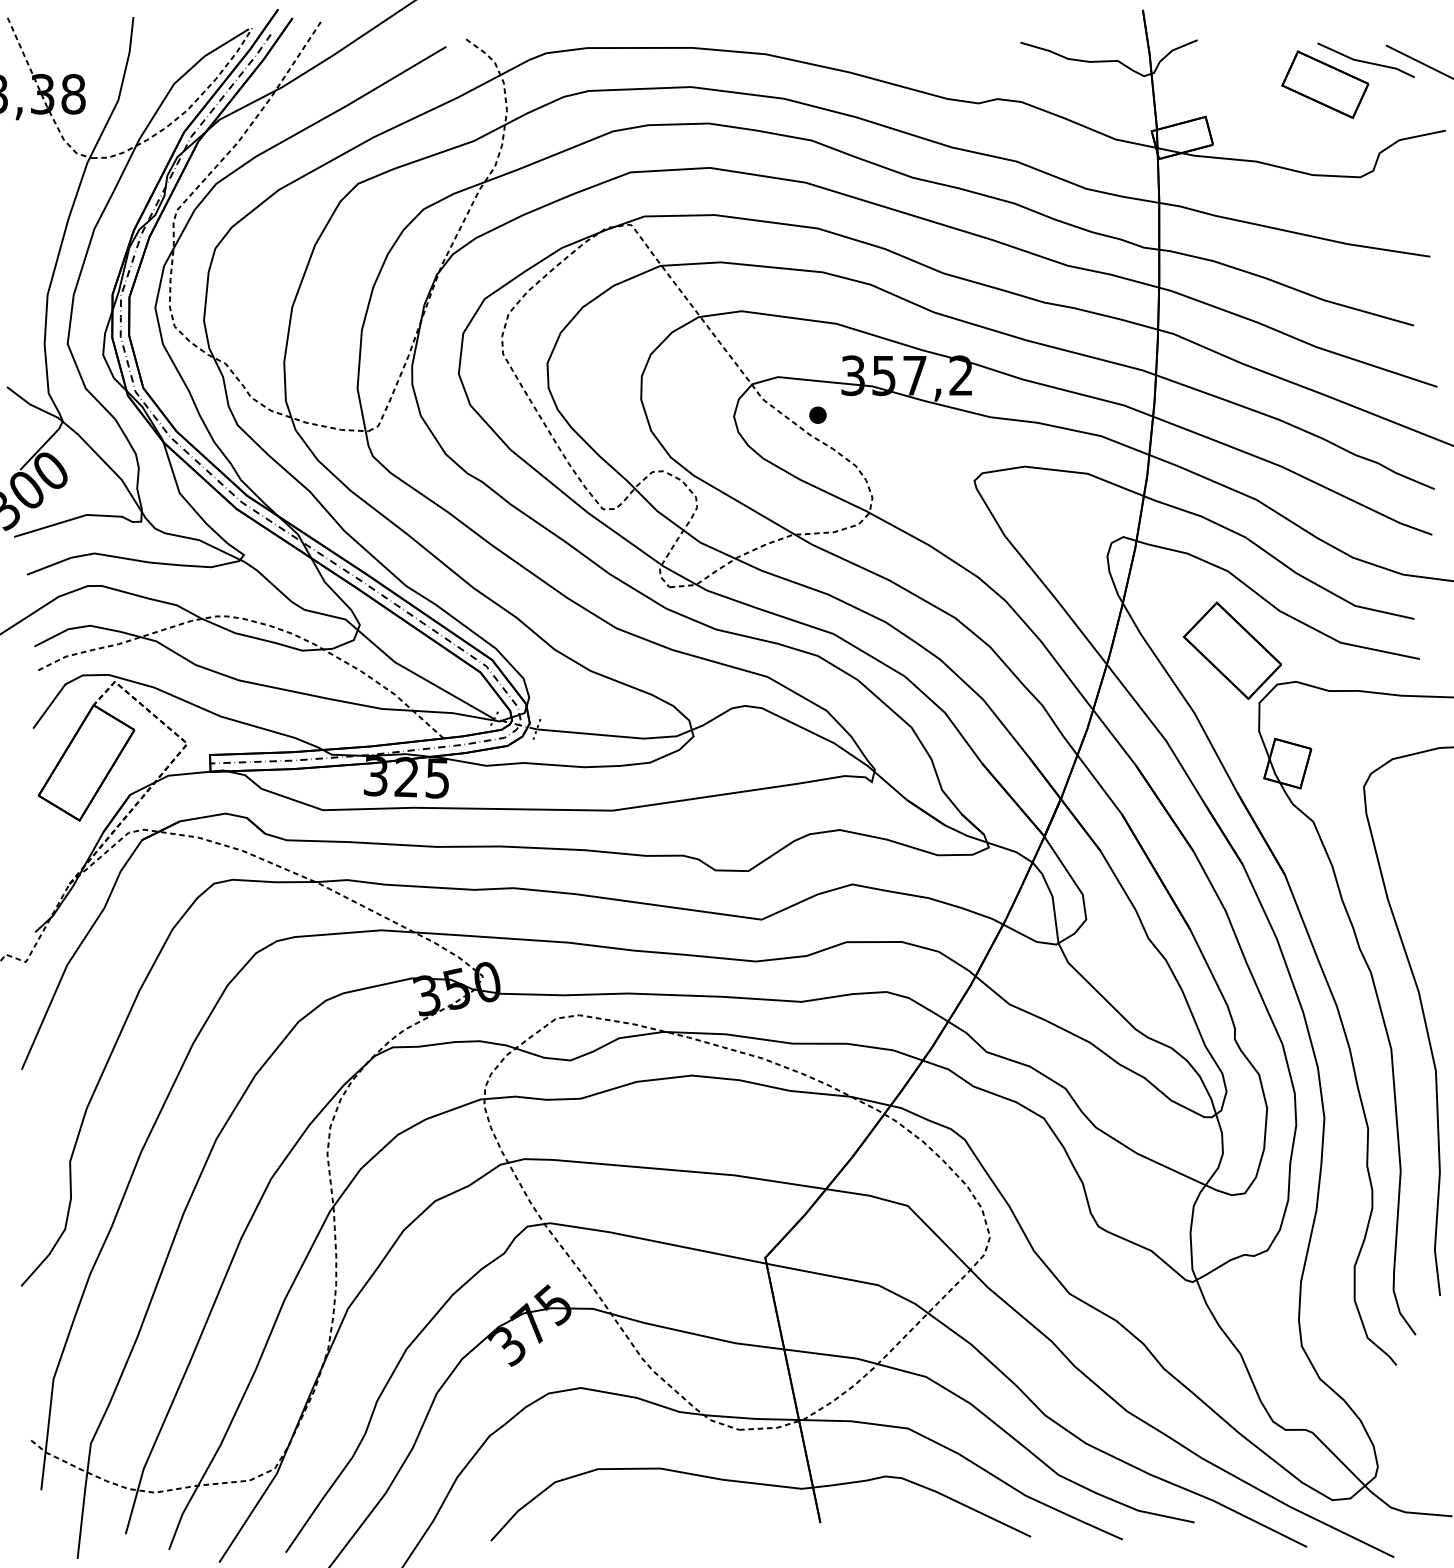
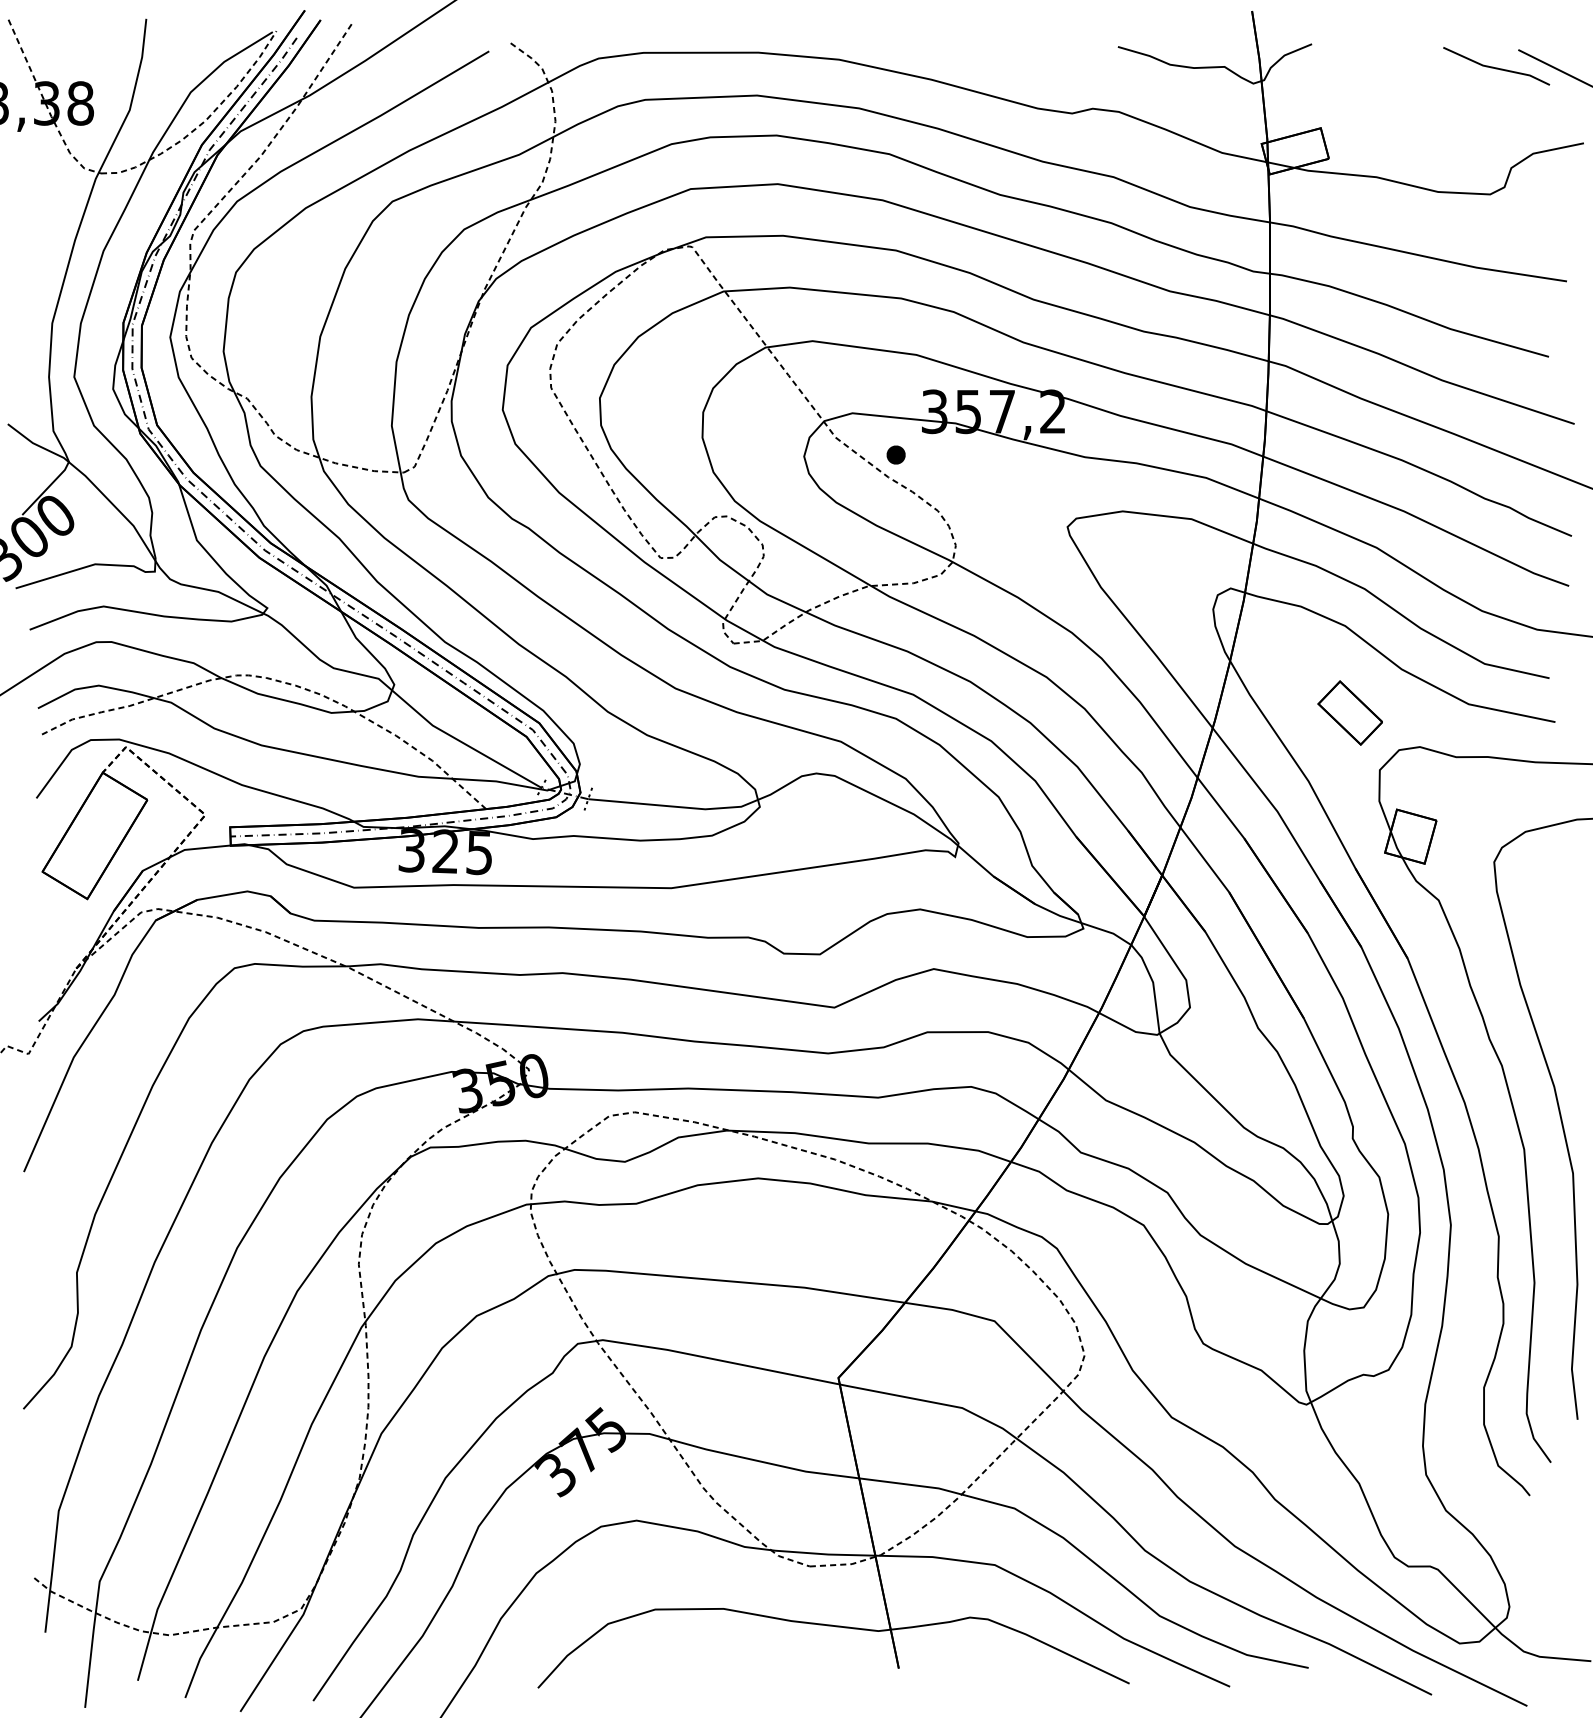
part: (1324, 84) -> (1451, 92), removed
part: (1232, 650) -> (1350, 712), size x0.6

